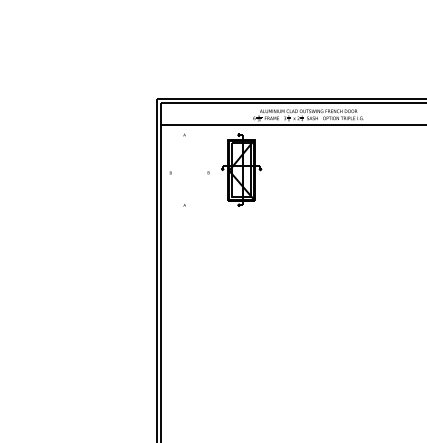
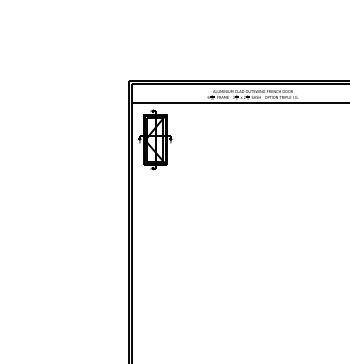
part: (241, 169) -> (155, 139), moved

